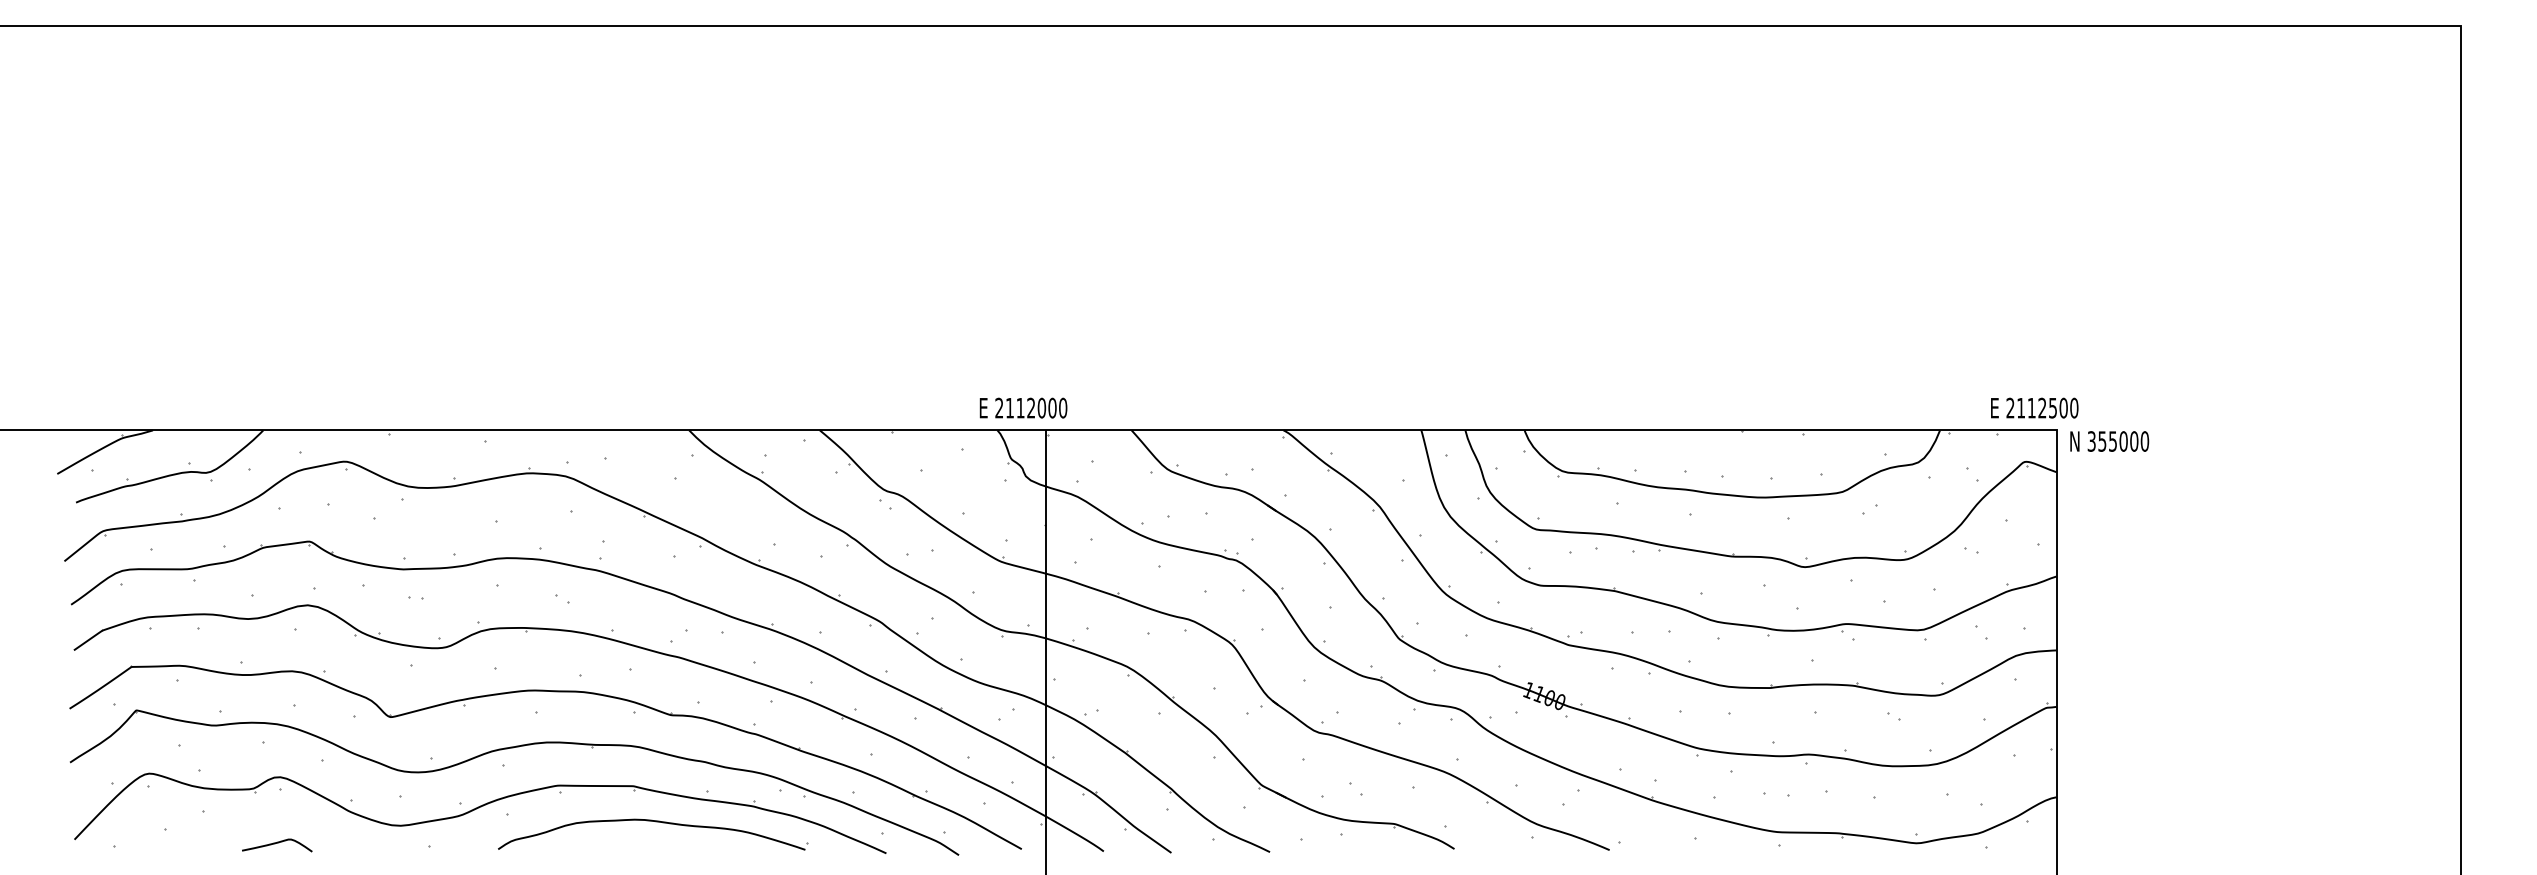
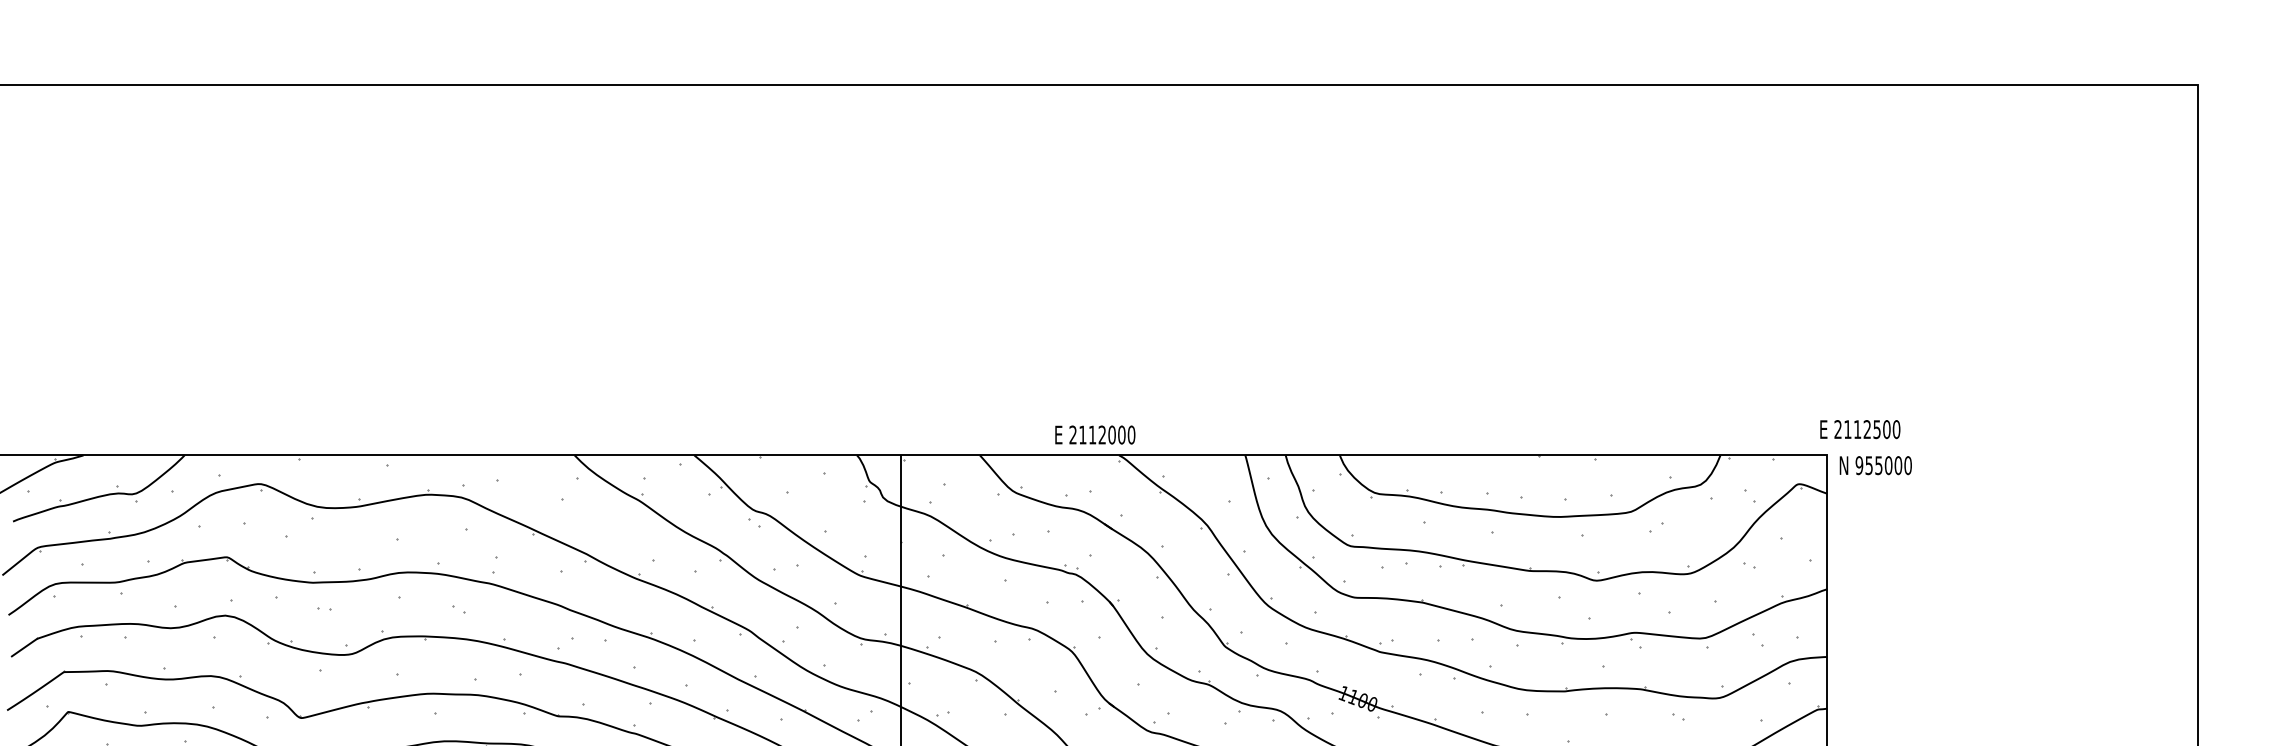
text: (1023, 407) -> (1095, 434), moved
text: (2034, 407) -> (1860, 428), moved
text: (2091, 441) -> (1859, 465), 355000 -> 955000

